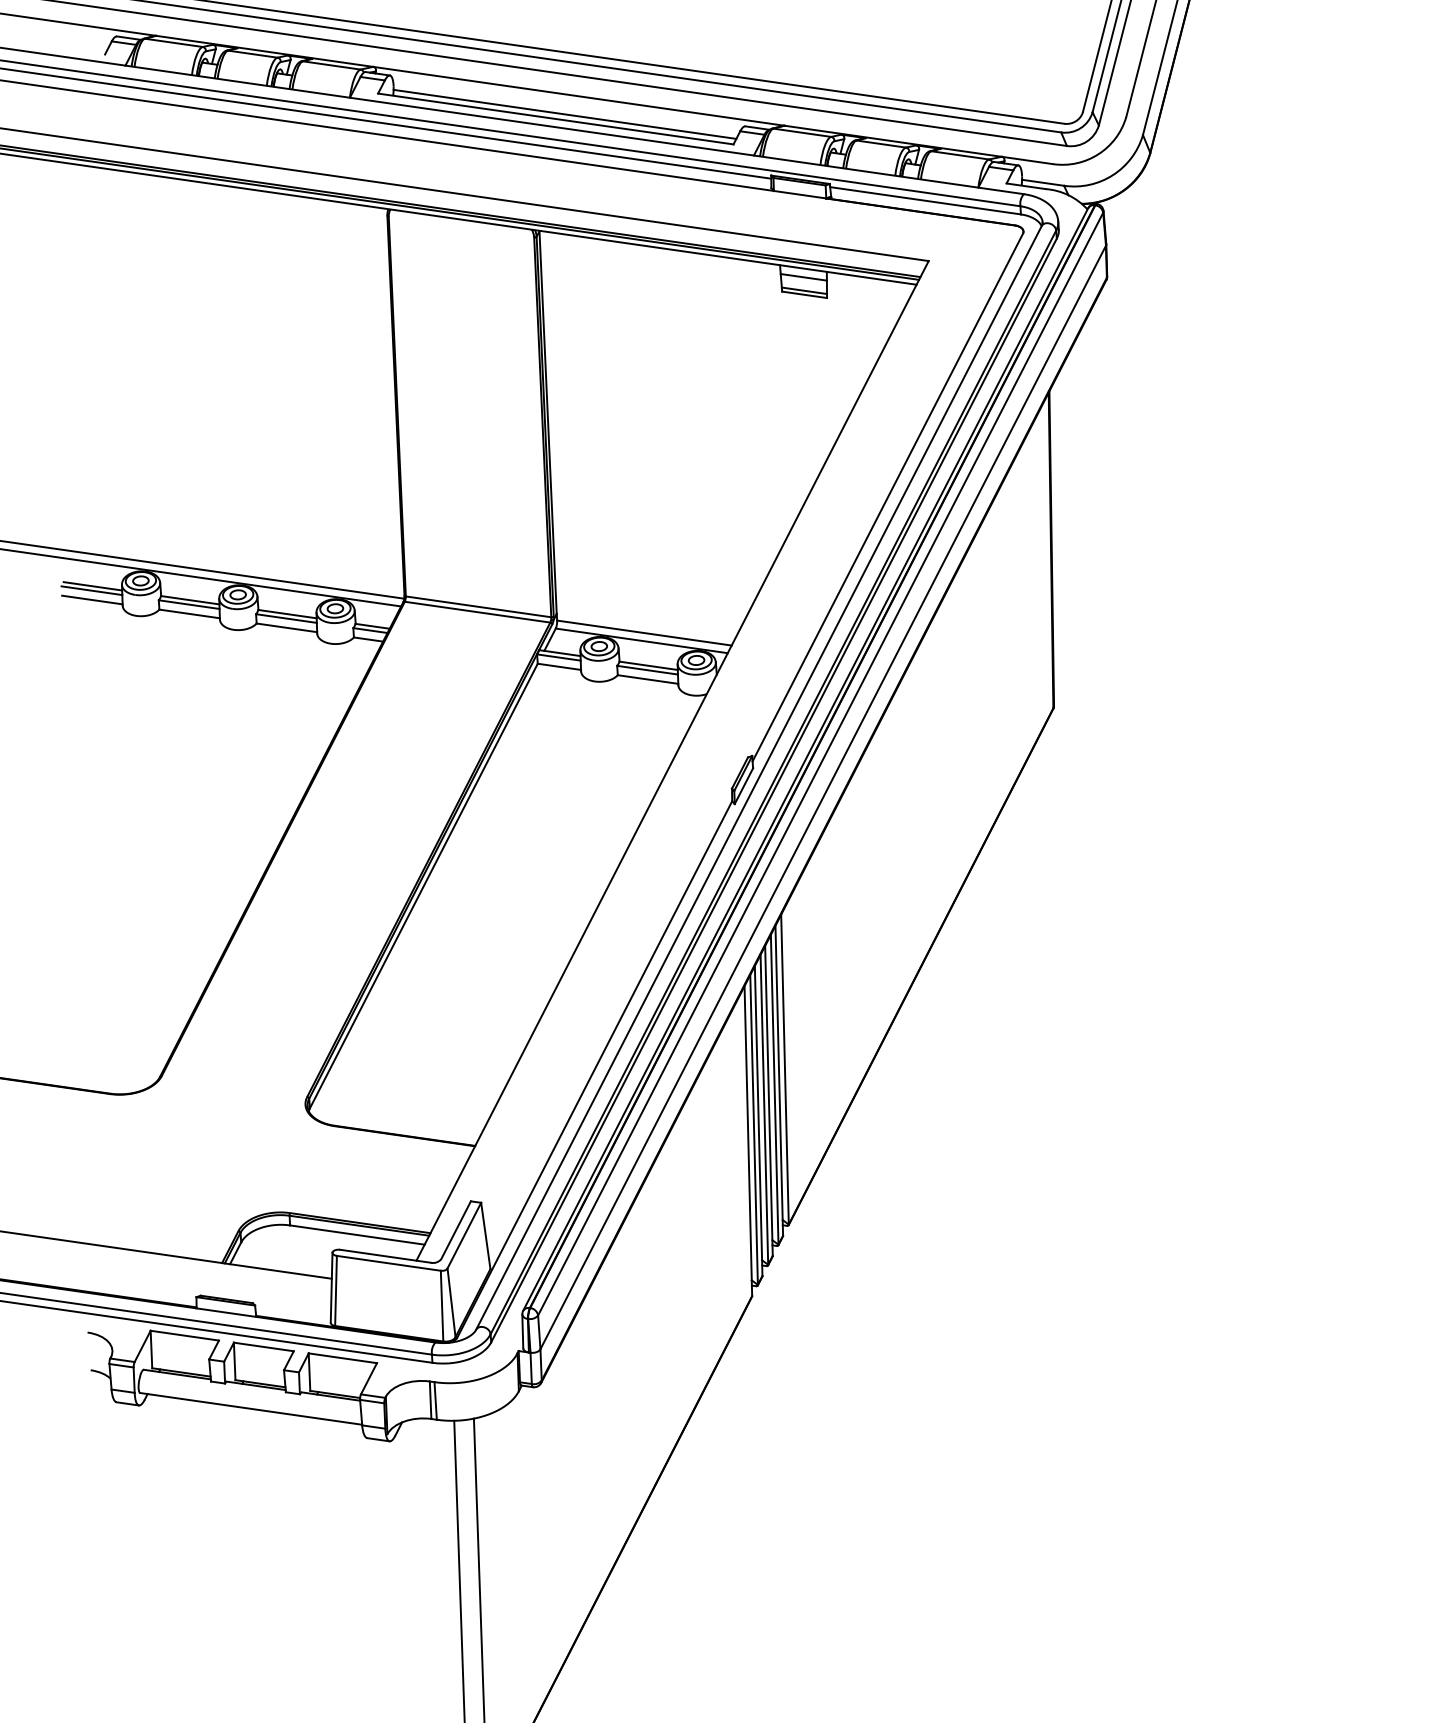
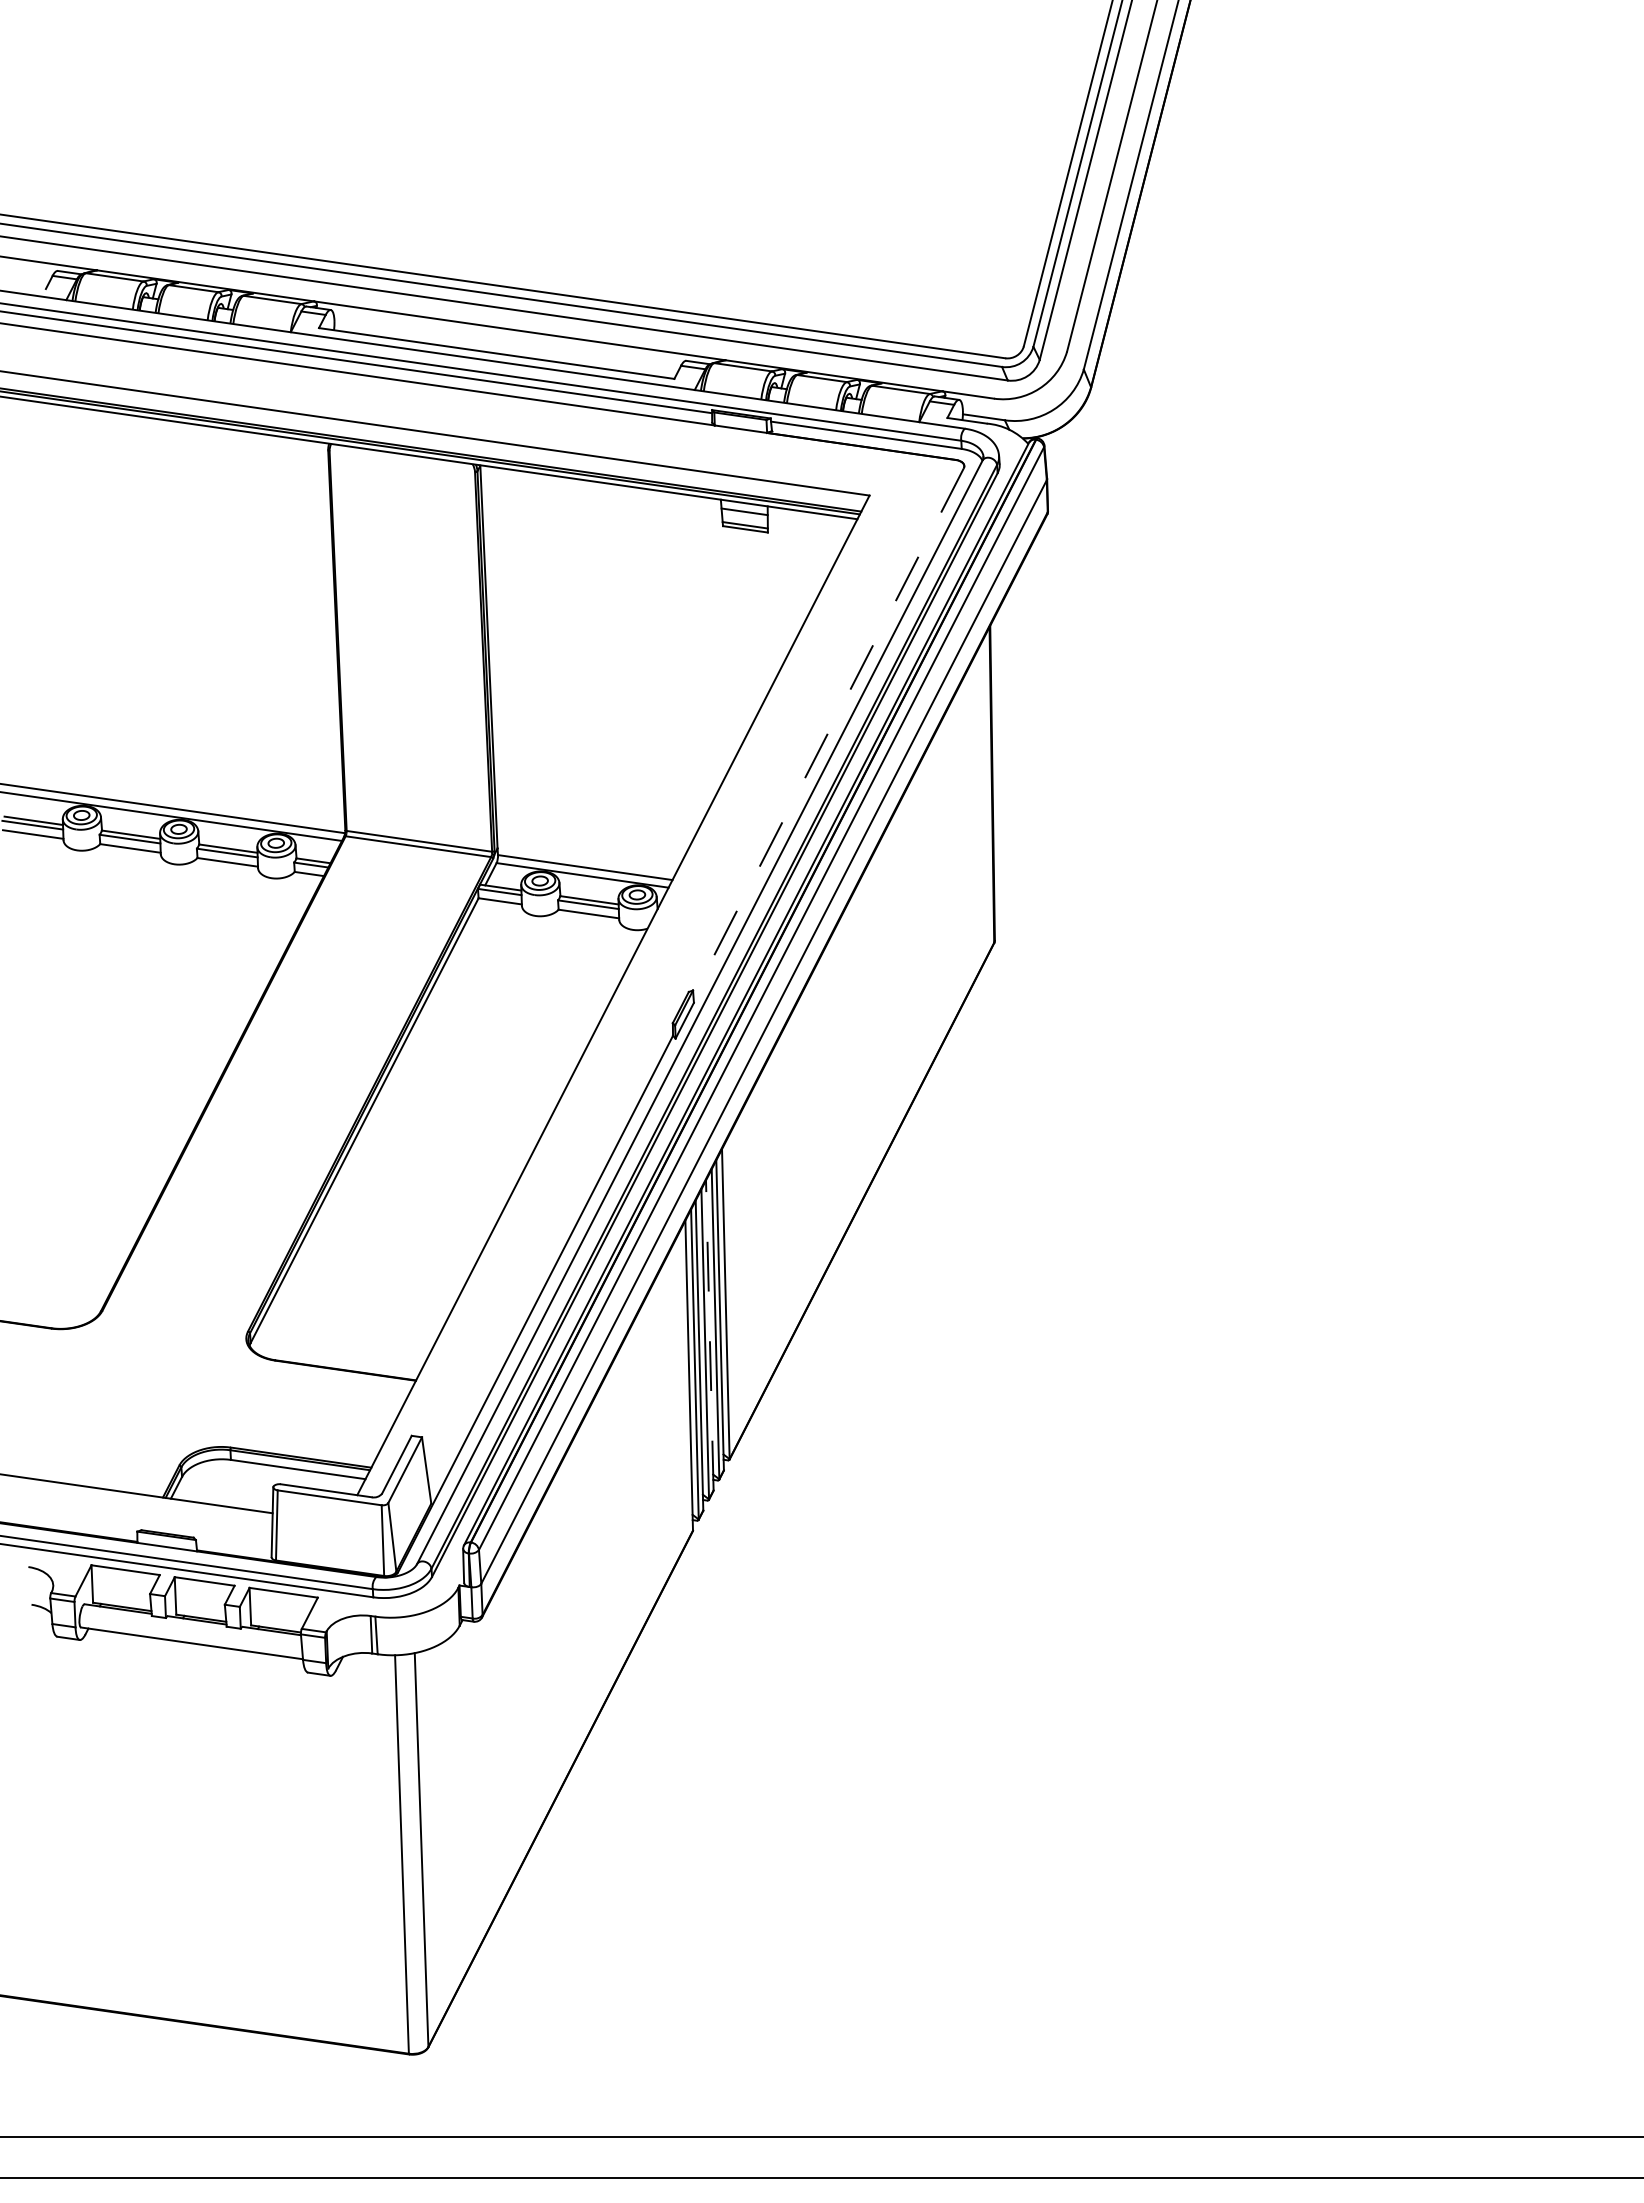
line: (564, 114) -> (505, 348), removed
line: (887, 498) -> (828, 732), solid -> dashed
line: (768, 1100) -> (709, 1334), solid -> dashed

